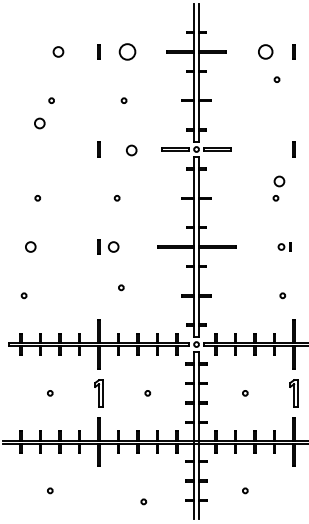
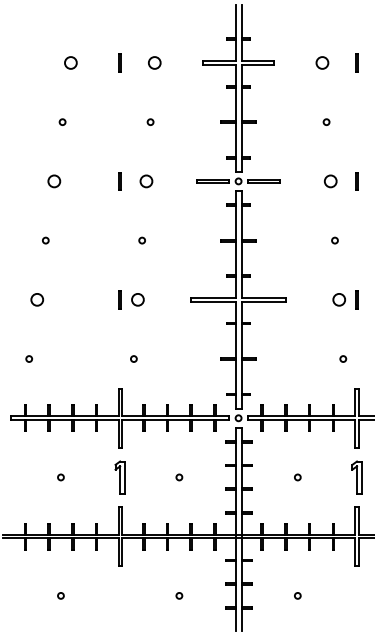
circle: (127, 51) -> (154, 62), size x0.62
circle: (265, 51) -> (322, 62), size x0.71
circle: (276, 79) -> (325, 121), moved
circle: (39, 123) -> (53, 181), moved
circle: (131, 150) -> (146, 181), moved
circle: (279, 181) -> (330, 181), moved
part: (284, 246) -> (345, 299), size x1.67
circle: (121, 287) -> (134, 358), moved
circle: (143, 501) -> (179, 595), moved

